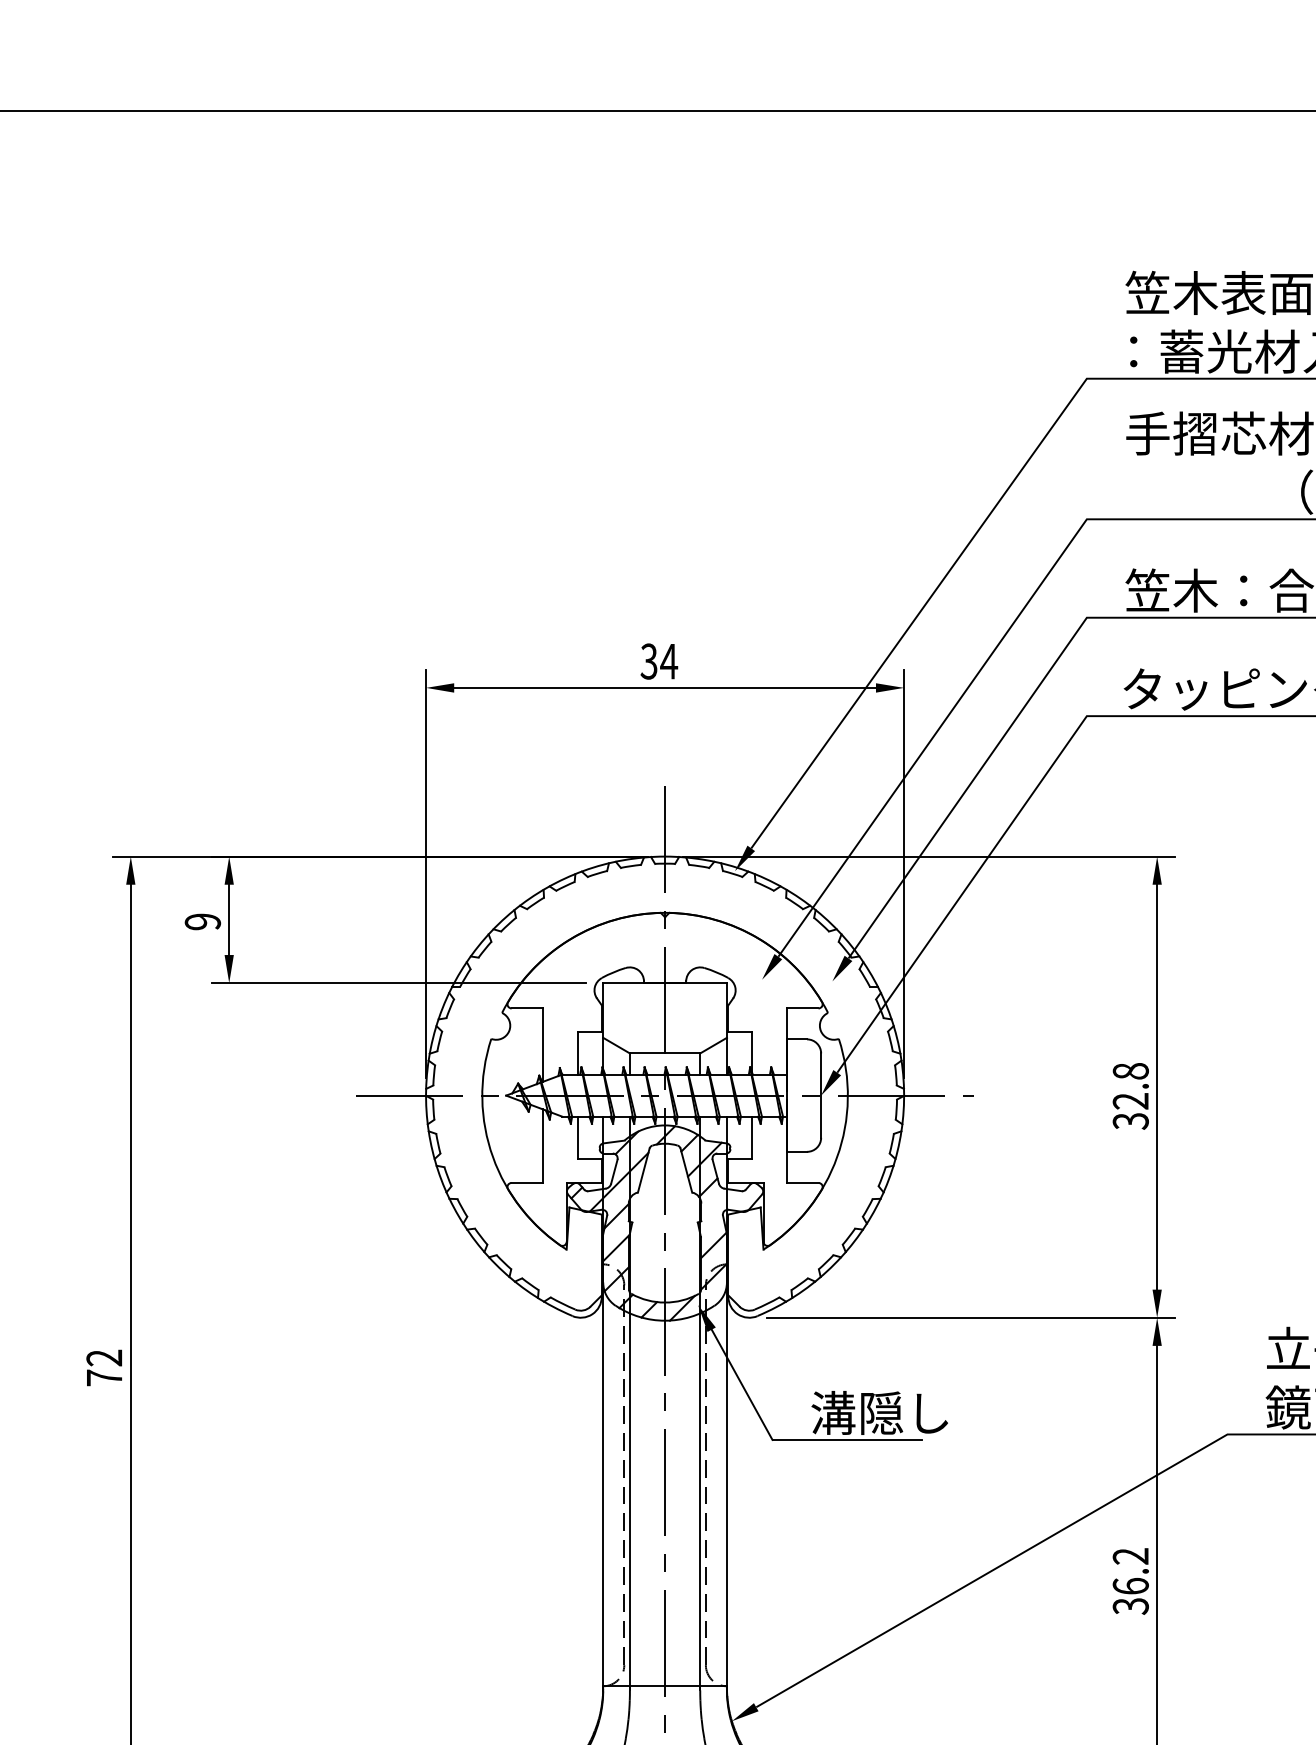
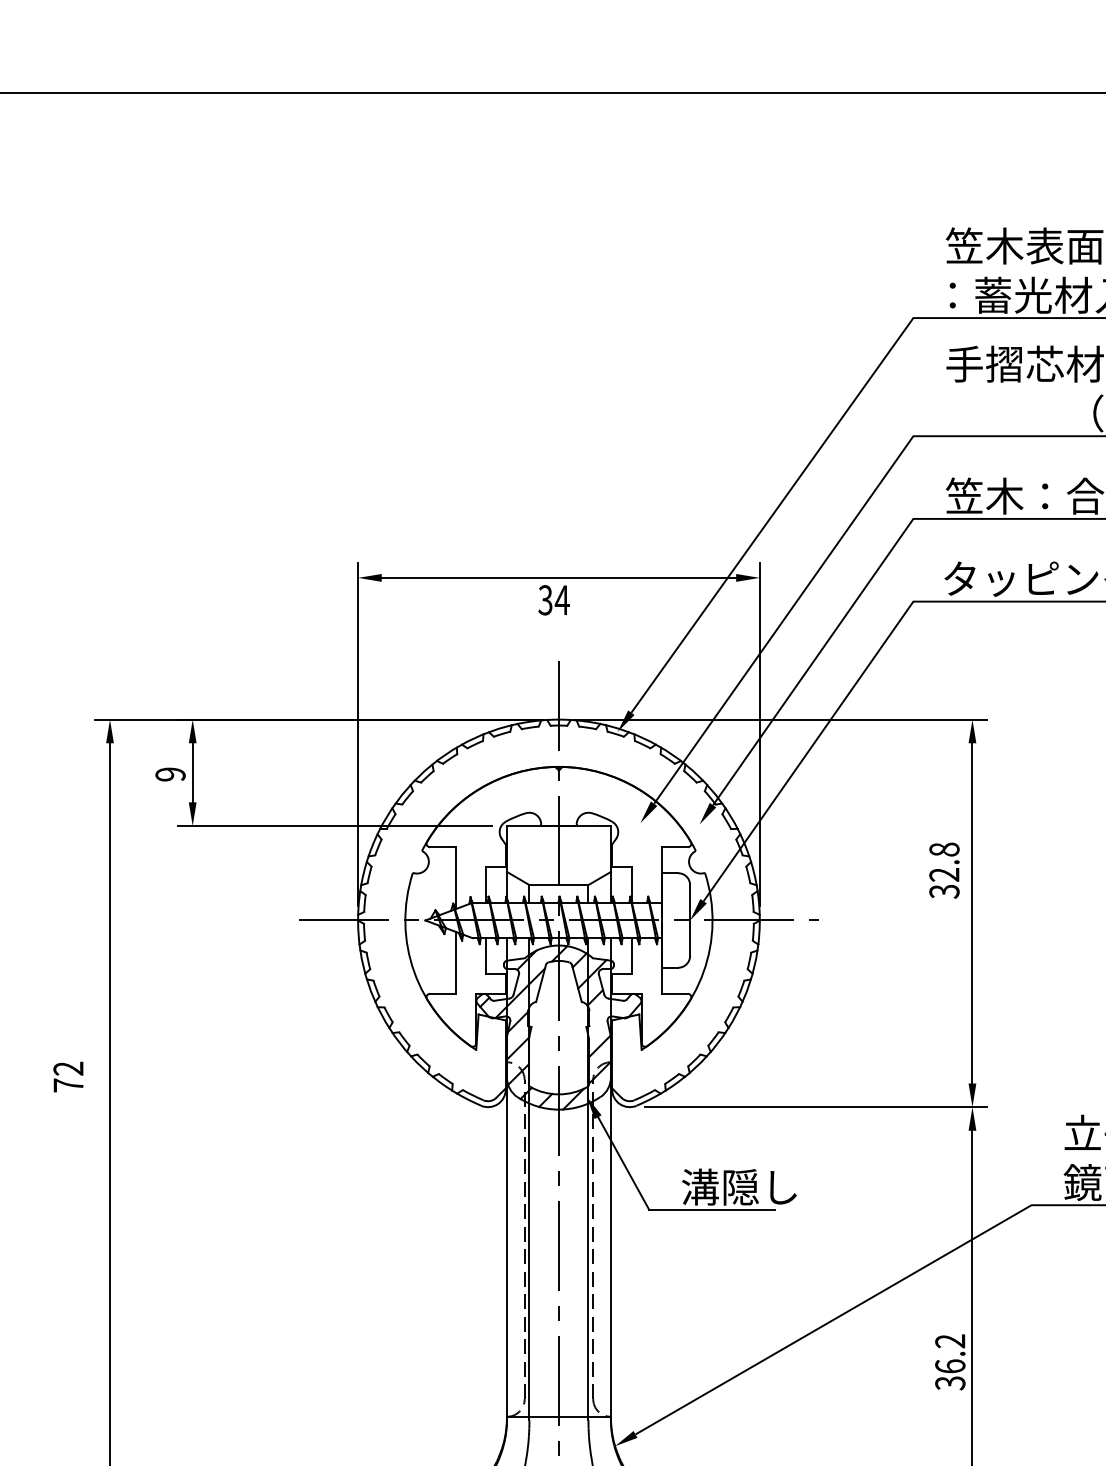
text: (659, 661) -> (554, 600), moved
text: (1130, 1096) -> (944, 870), moved
text: (103, 1367) -> (67, 1076), moved
text: (1130, 1581) -> (950, 1362), moved

